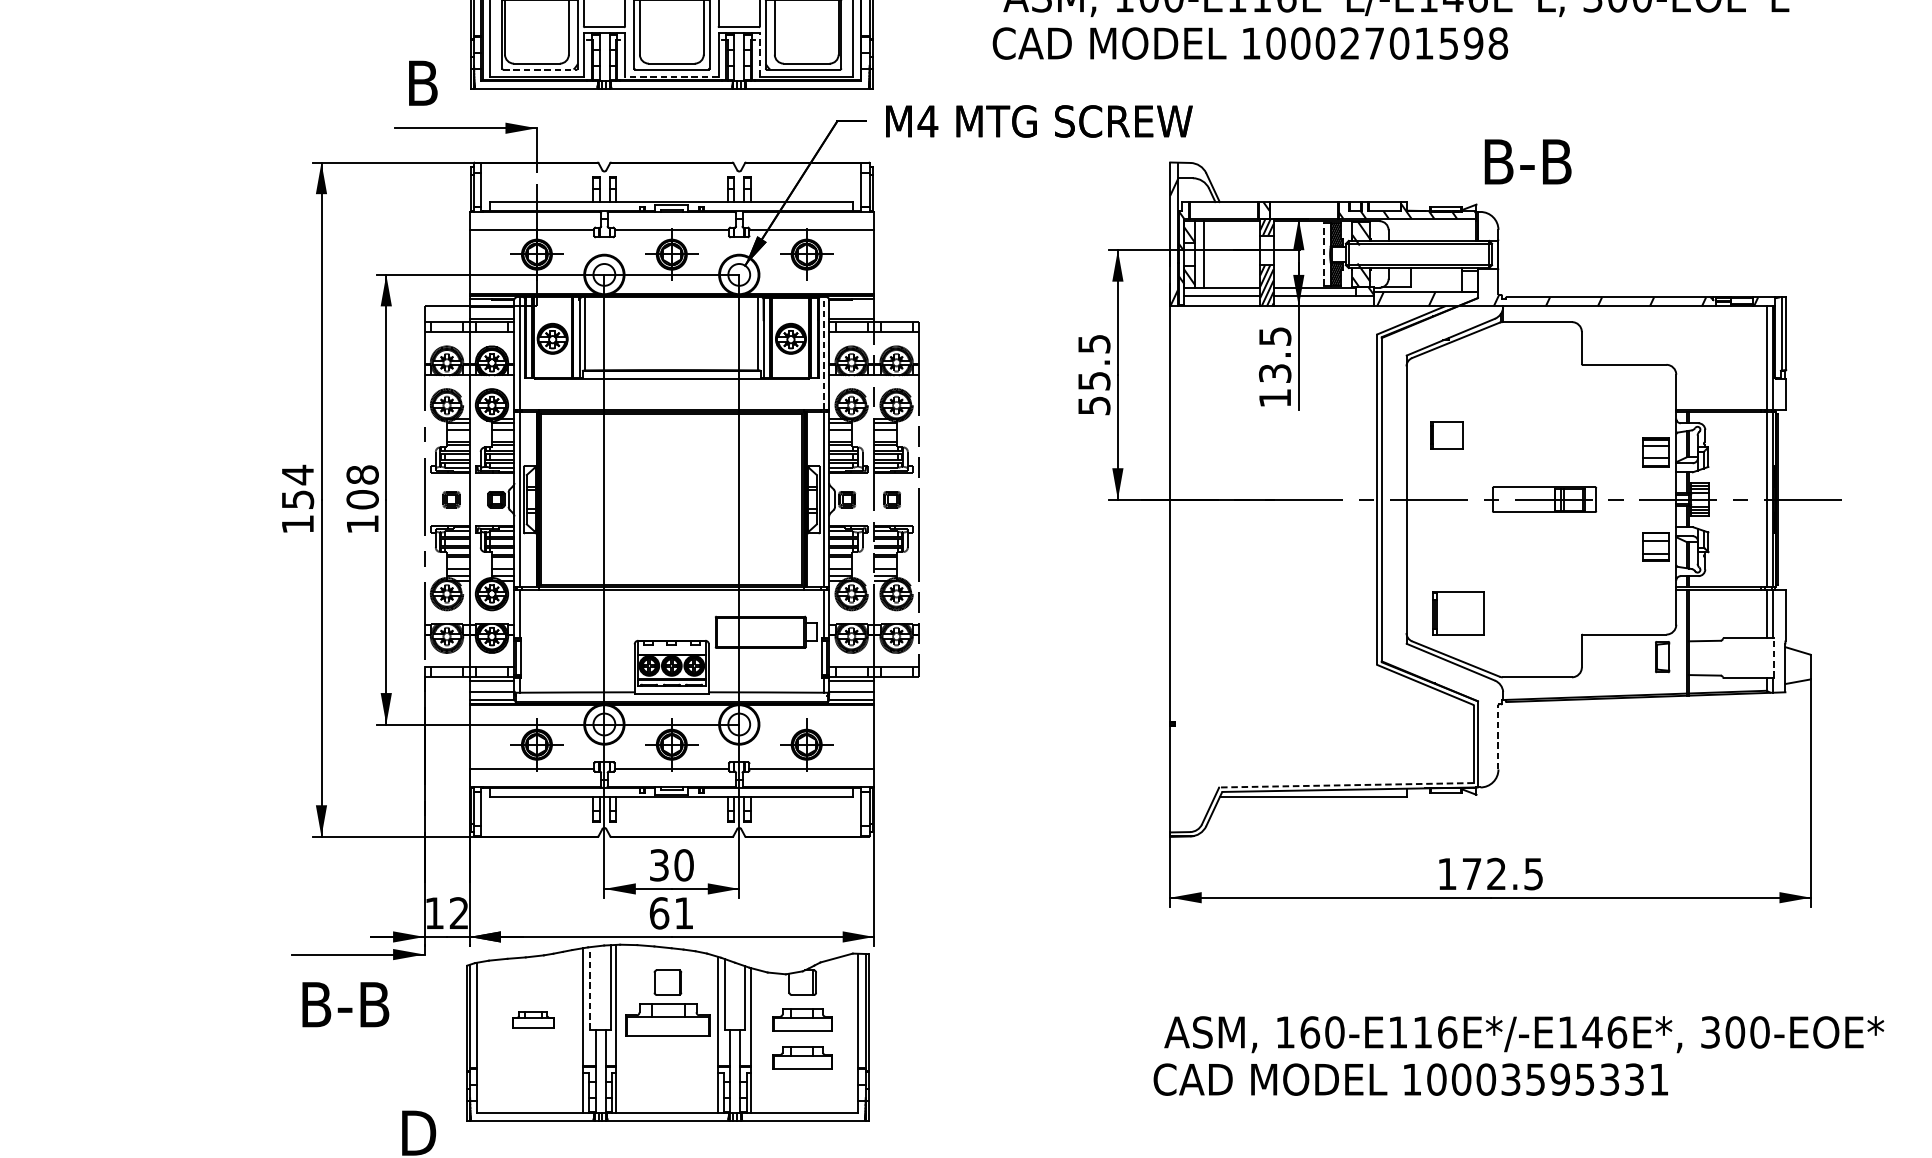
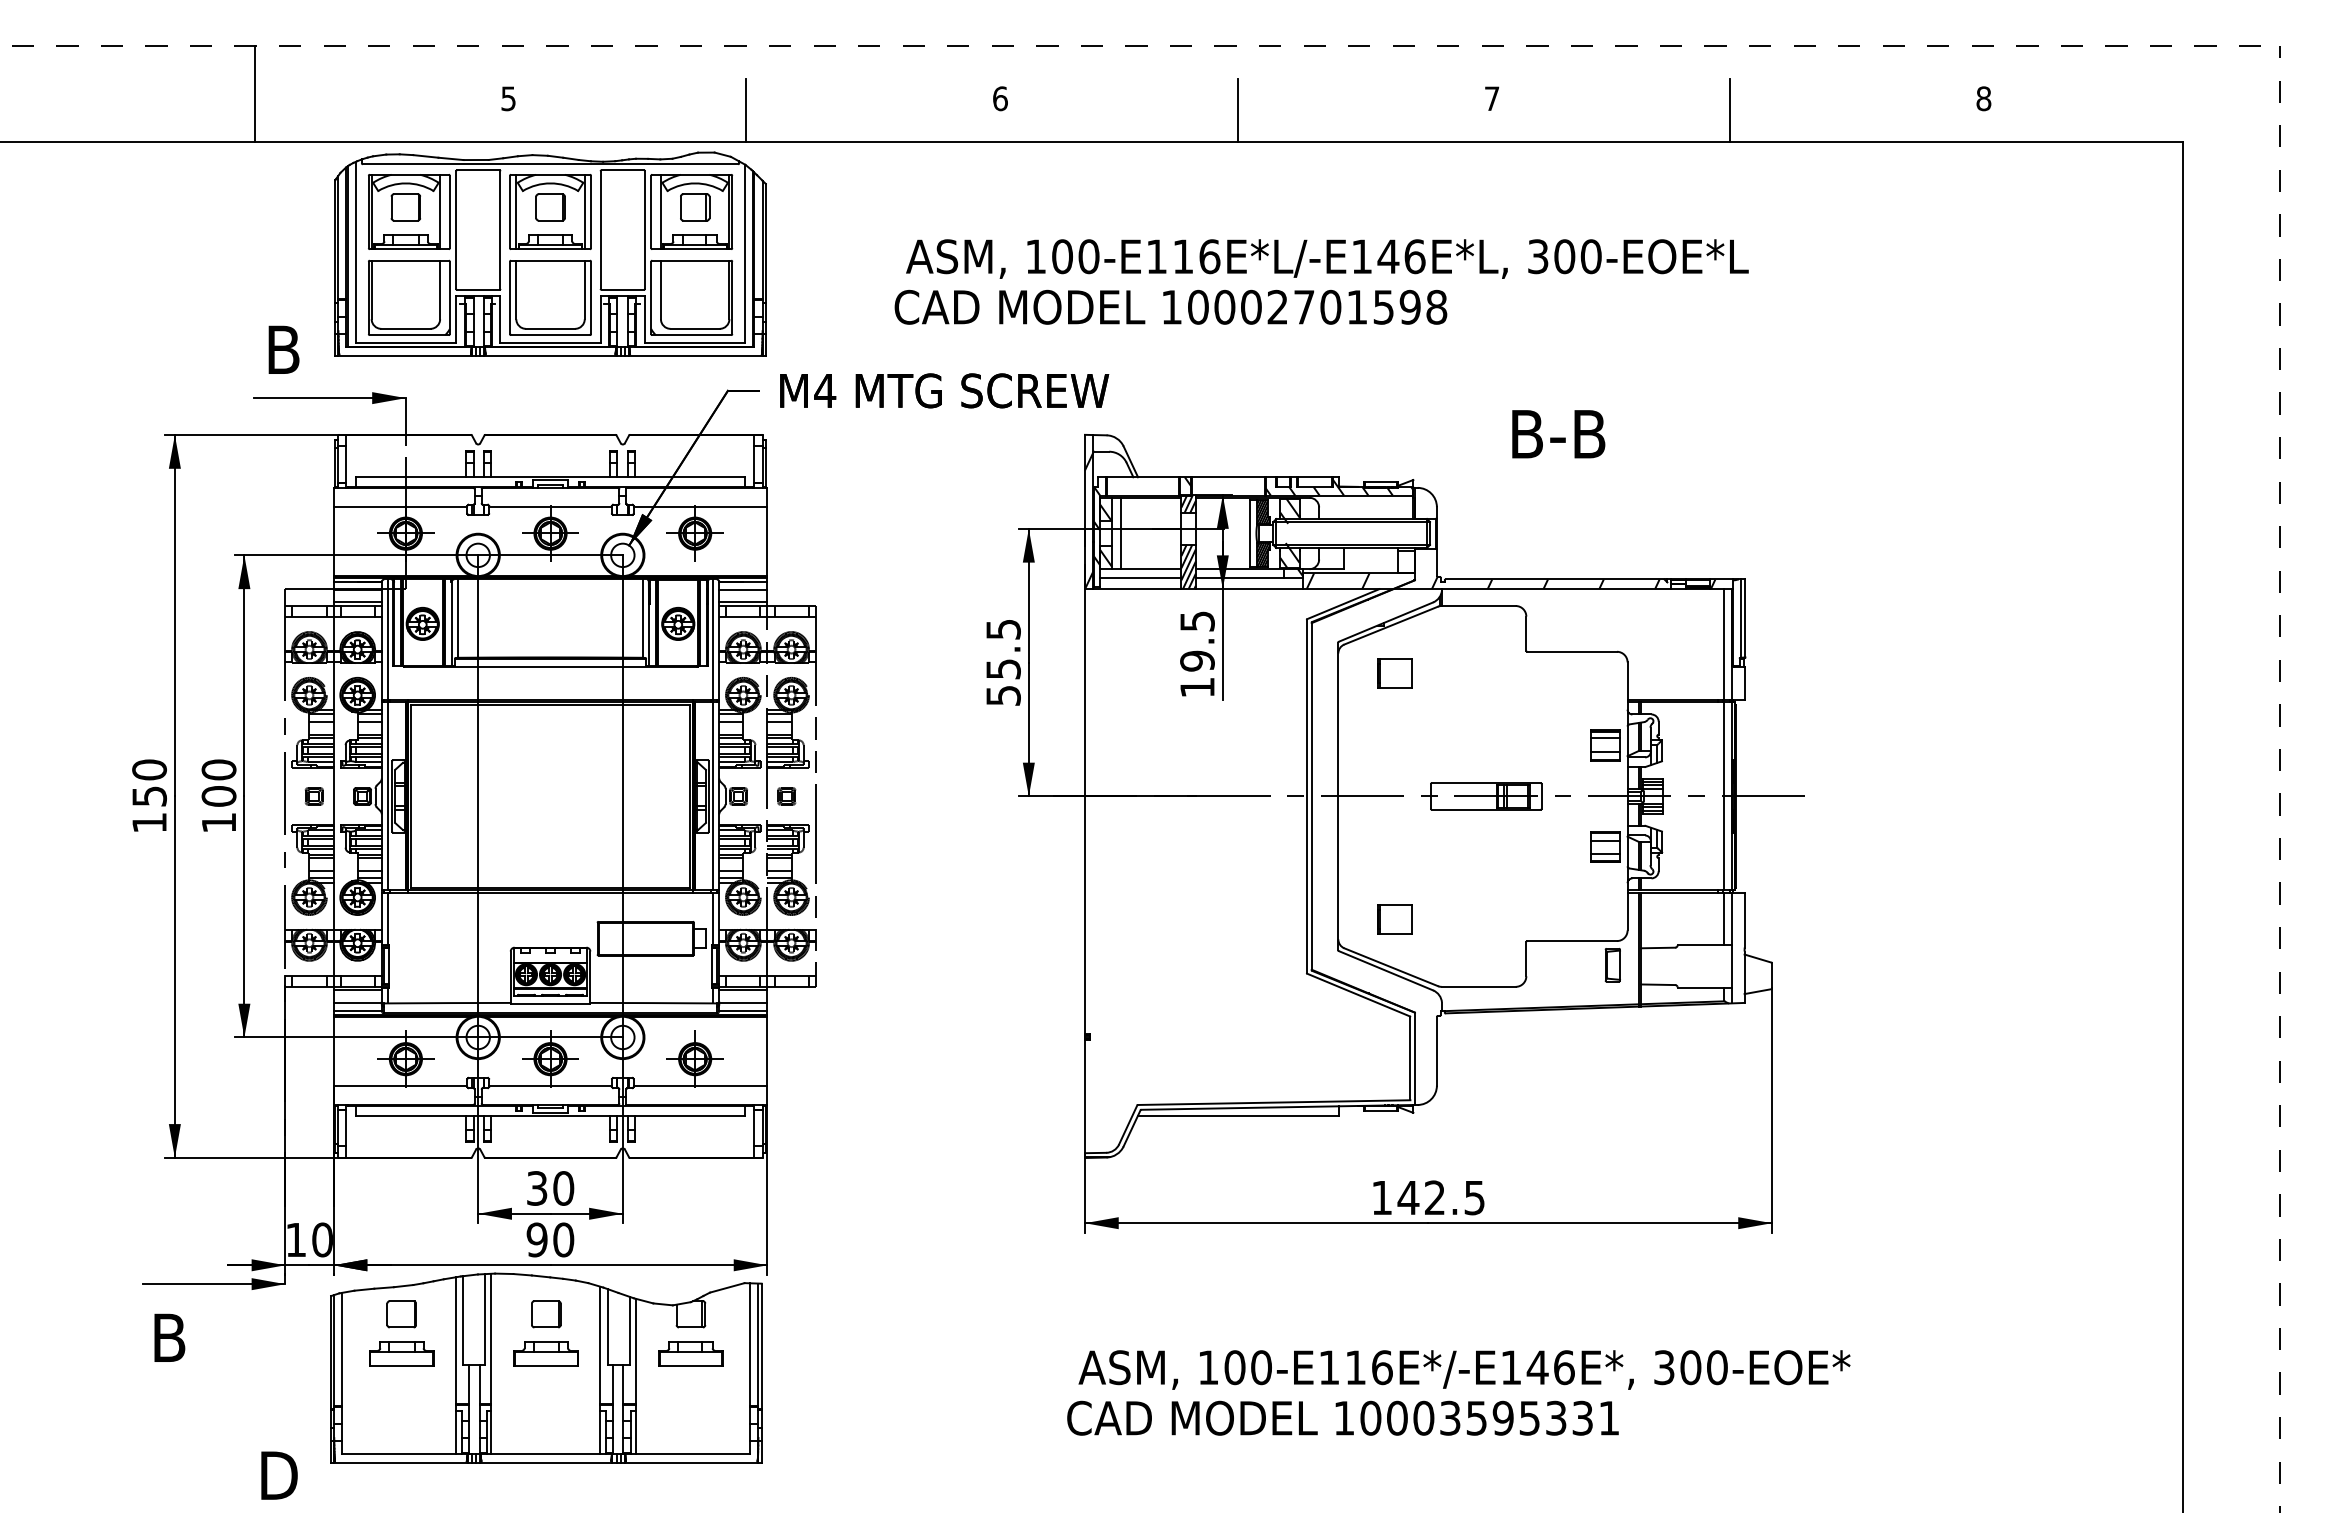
line: (759, 53) -> (644, 318), dashed -> solid
line: (540, 69) -> (409, 335), dashed -> solid
line: (671, 76) -> (550, 342), dashed -> solid
text: (1527, 162) -> (1558, 434), moved
line: (1323, 254) -> (1249, 533), dashed -> solid
line: (851, 307) -> (743, 590), added
line: (823, 353) -> (713, 639), dashed -> solid
text: (1275, 372) -> (1197, 660), 13.5 -> 19.5
part: (1446, 435) -> (1394, 673), moved
text: (362, 474) -> (218, 769), 108 -> 100
text: (297, 475) -> (149, 770), 154 -> 150
part: (1458, 614) -> (1394, 919), size x0.62
line: (1773, 657) -> (1731, 965), dashed -> solid
line: (1498, 736) -> (1436, 1050), dashed -> solid
line: (1346, 785) -> (1273, 1102), dashed -> solid
text: (1471, 873) -> (1408, 1197), 172.5 -> 142.5
text: (459, 912) -> (322, 1239), 12 -> 10
text: (671, 912) -> (550, 1239), 61 -> 90
part: (532, 982) -> (401, 1314), added
line: (590, 988) -> (463, 1320), dashed -> solid
text: (363, 1004) -> (219, 1337), B-B -> B
part: (532, 1019) -> (401, 1353), size x1.43
part: (667, 1019) -> (545, 1353), size x0.71
text: (1309, 1032) -> (1234, 1367), 160-E116E*/-E146E*, -> 100-E116E*/-E146E*,
part: (802, 1057) -> (690, 1394), removed

